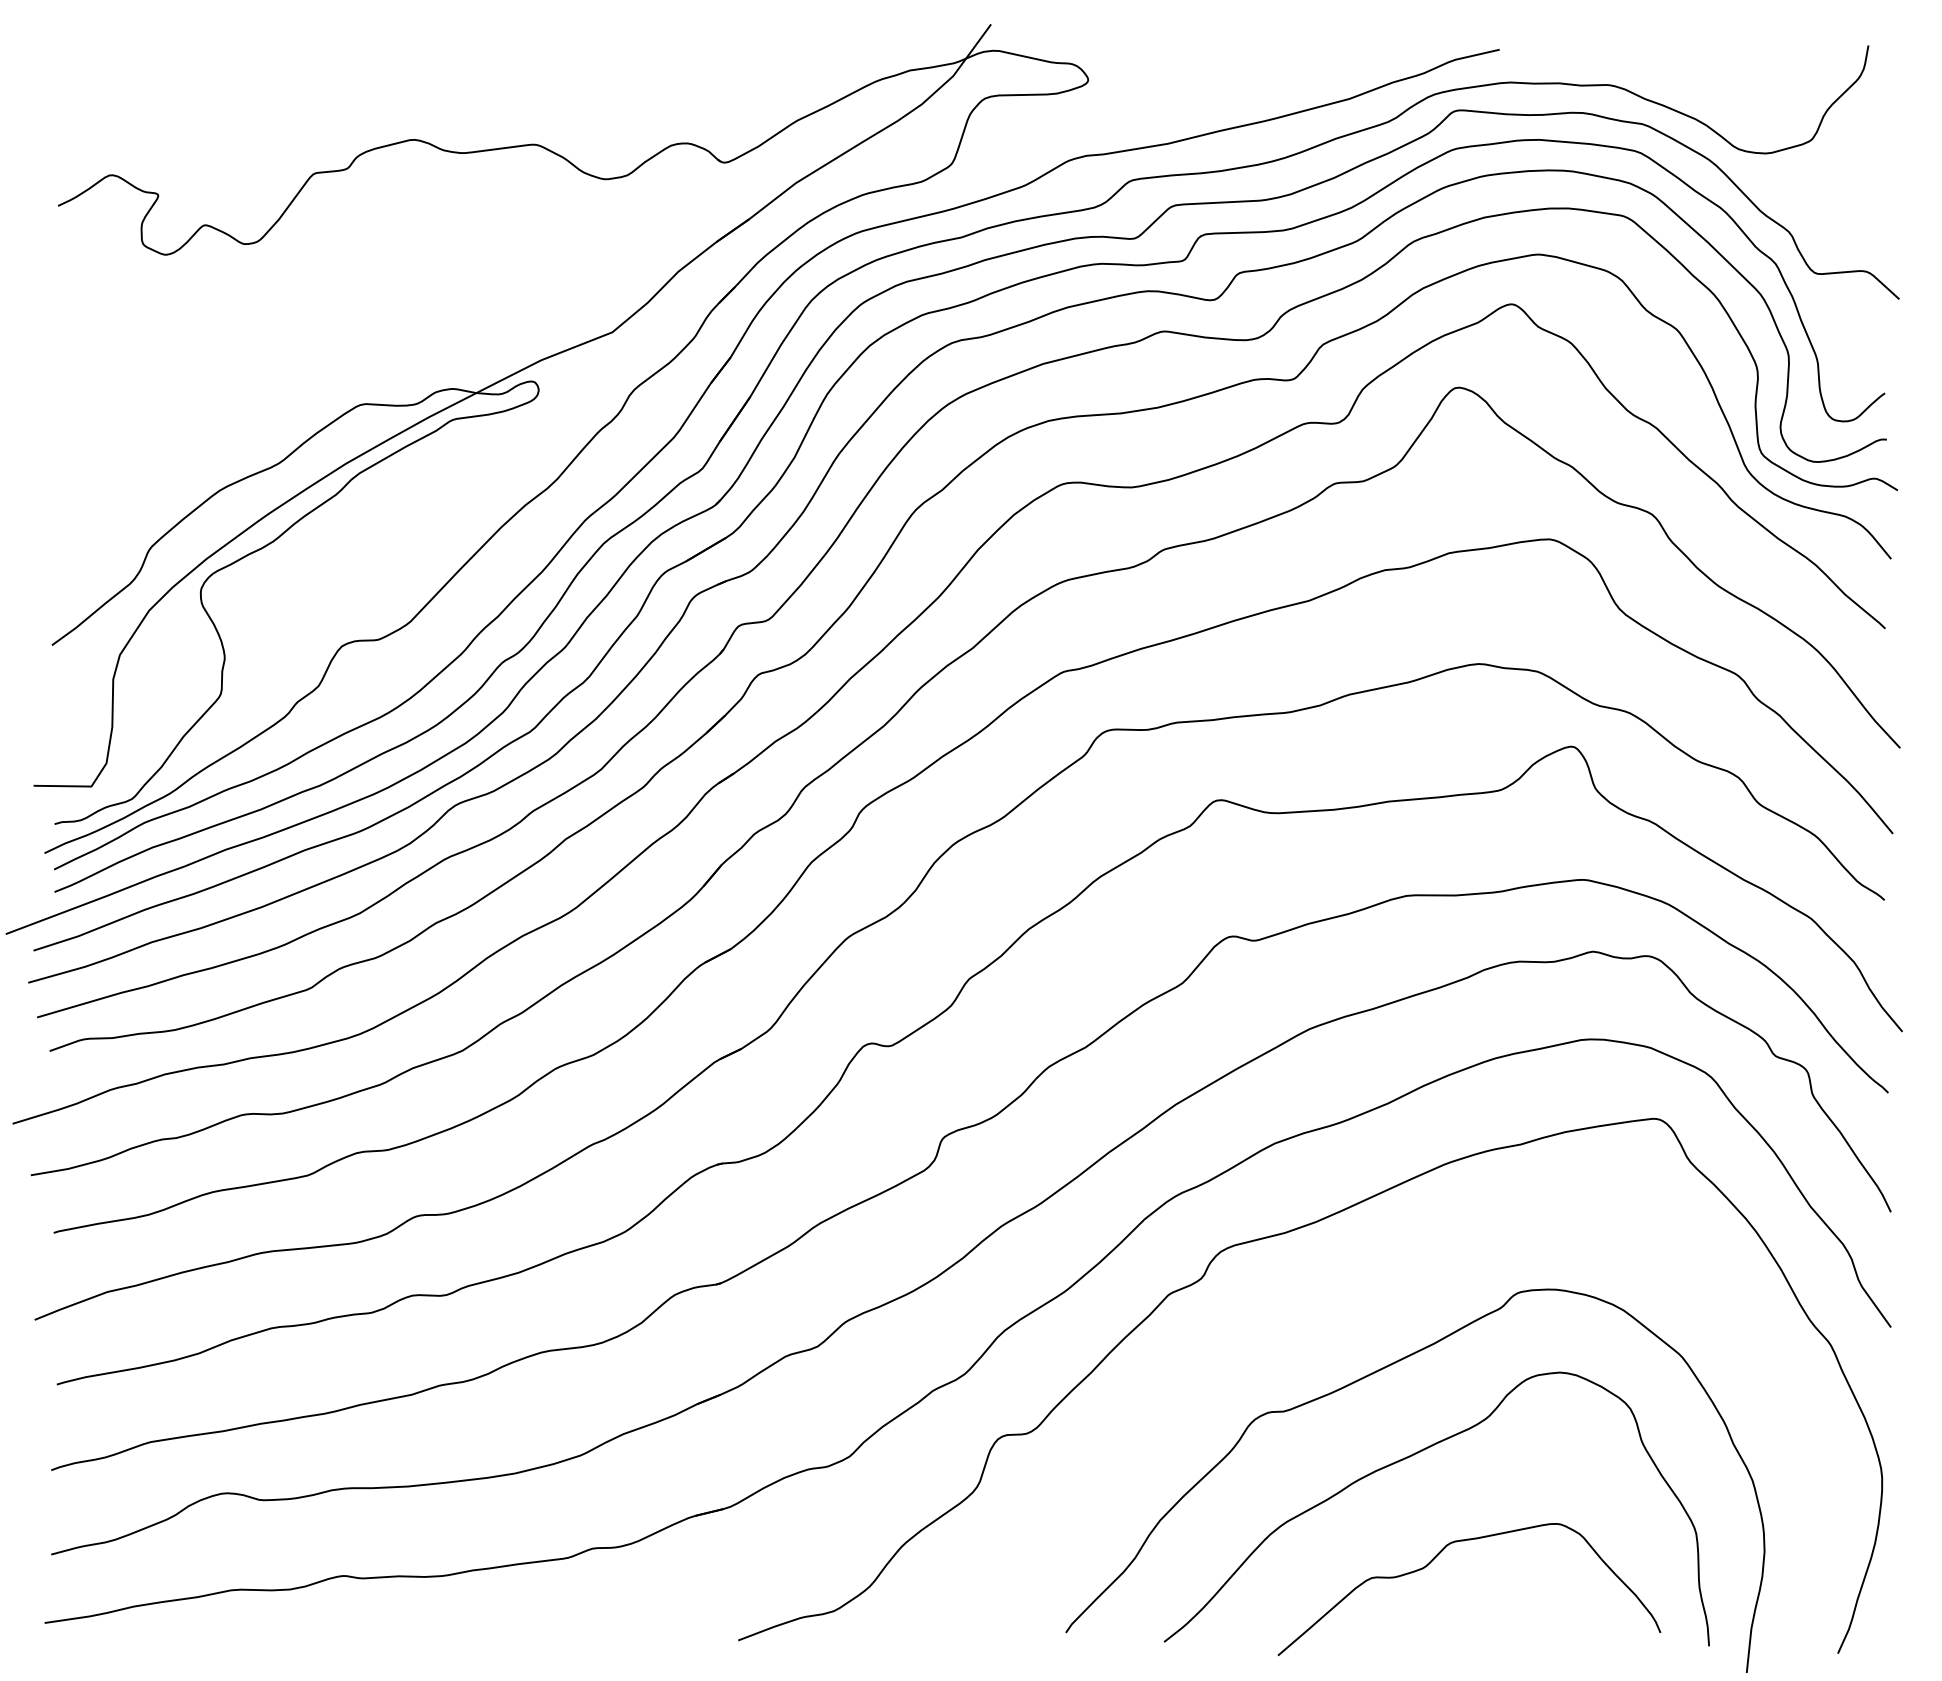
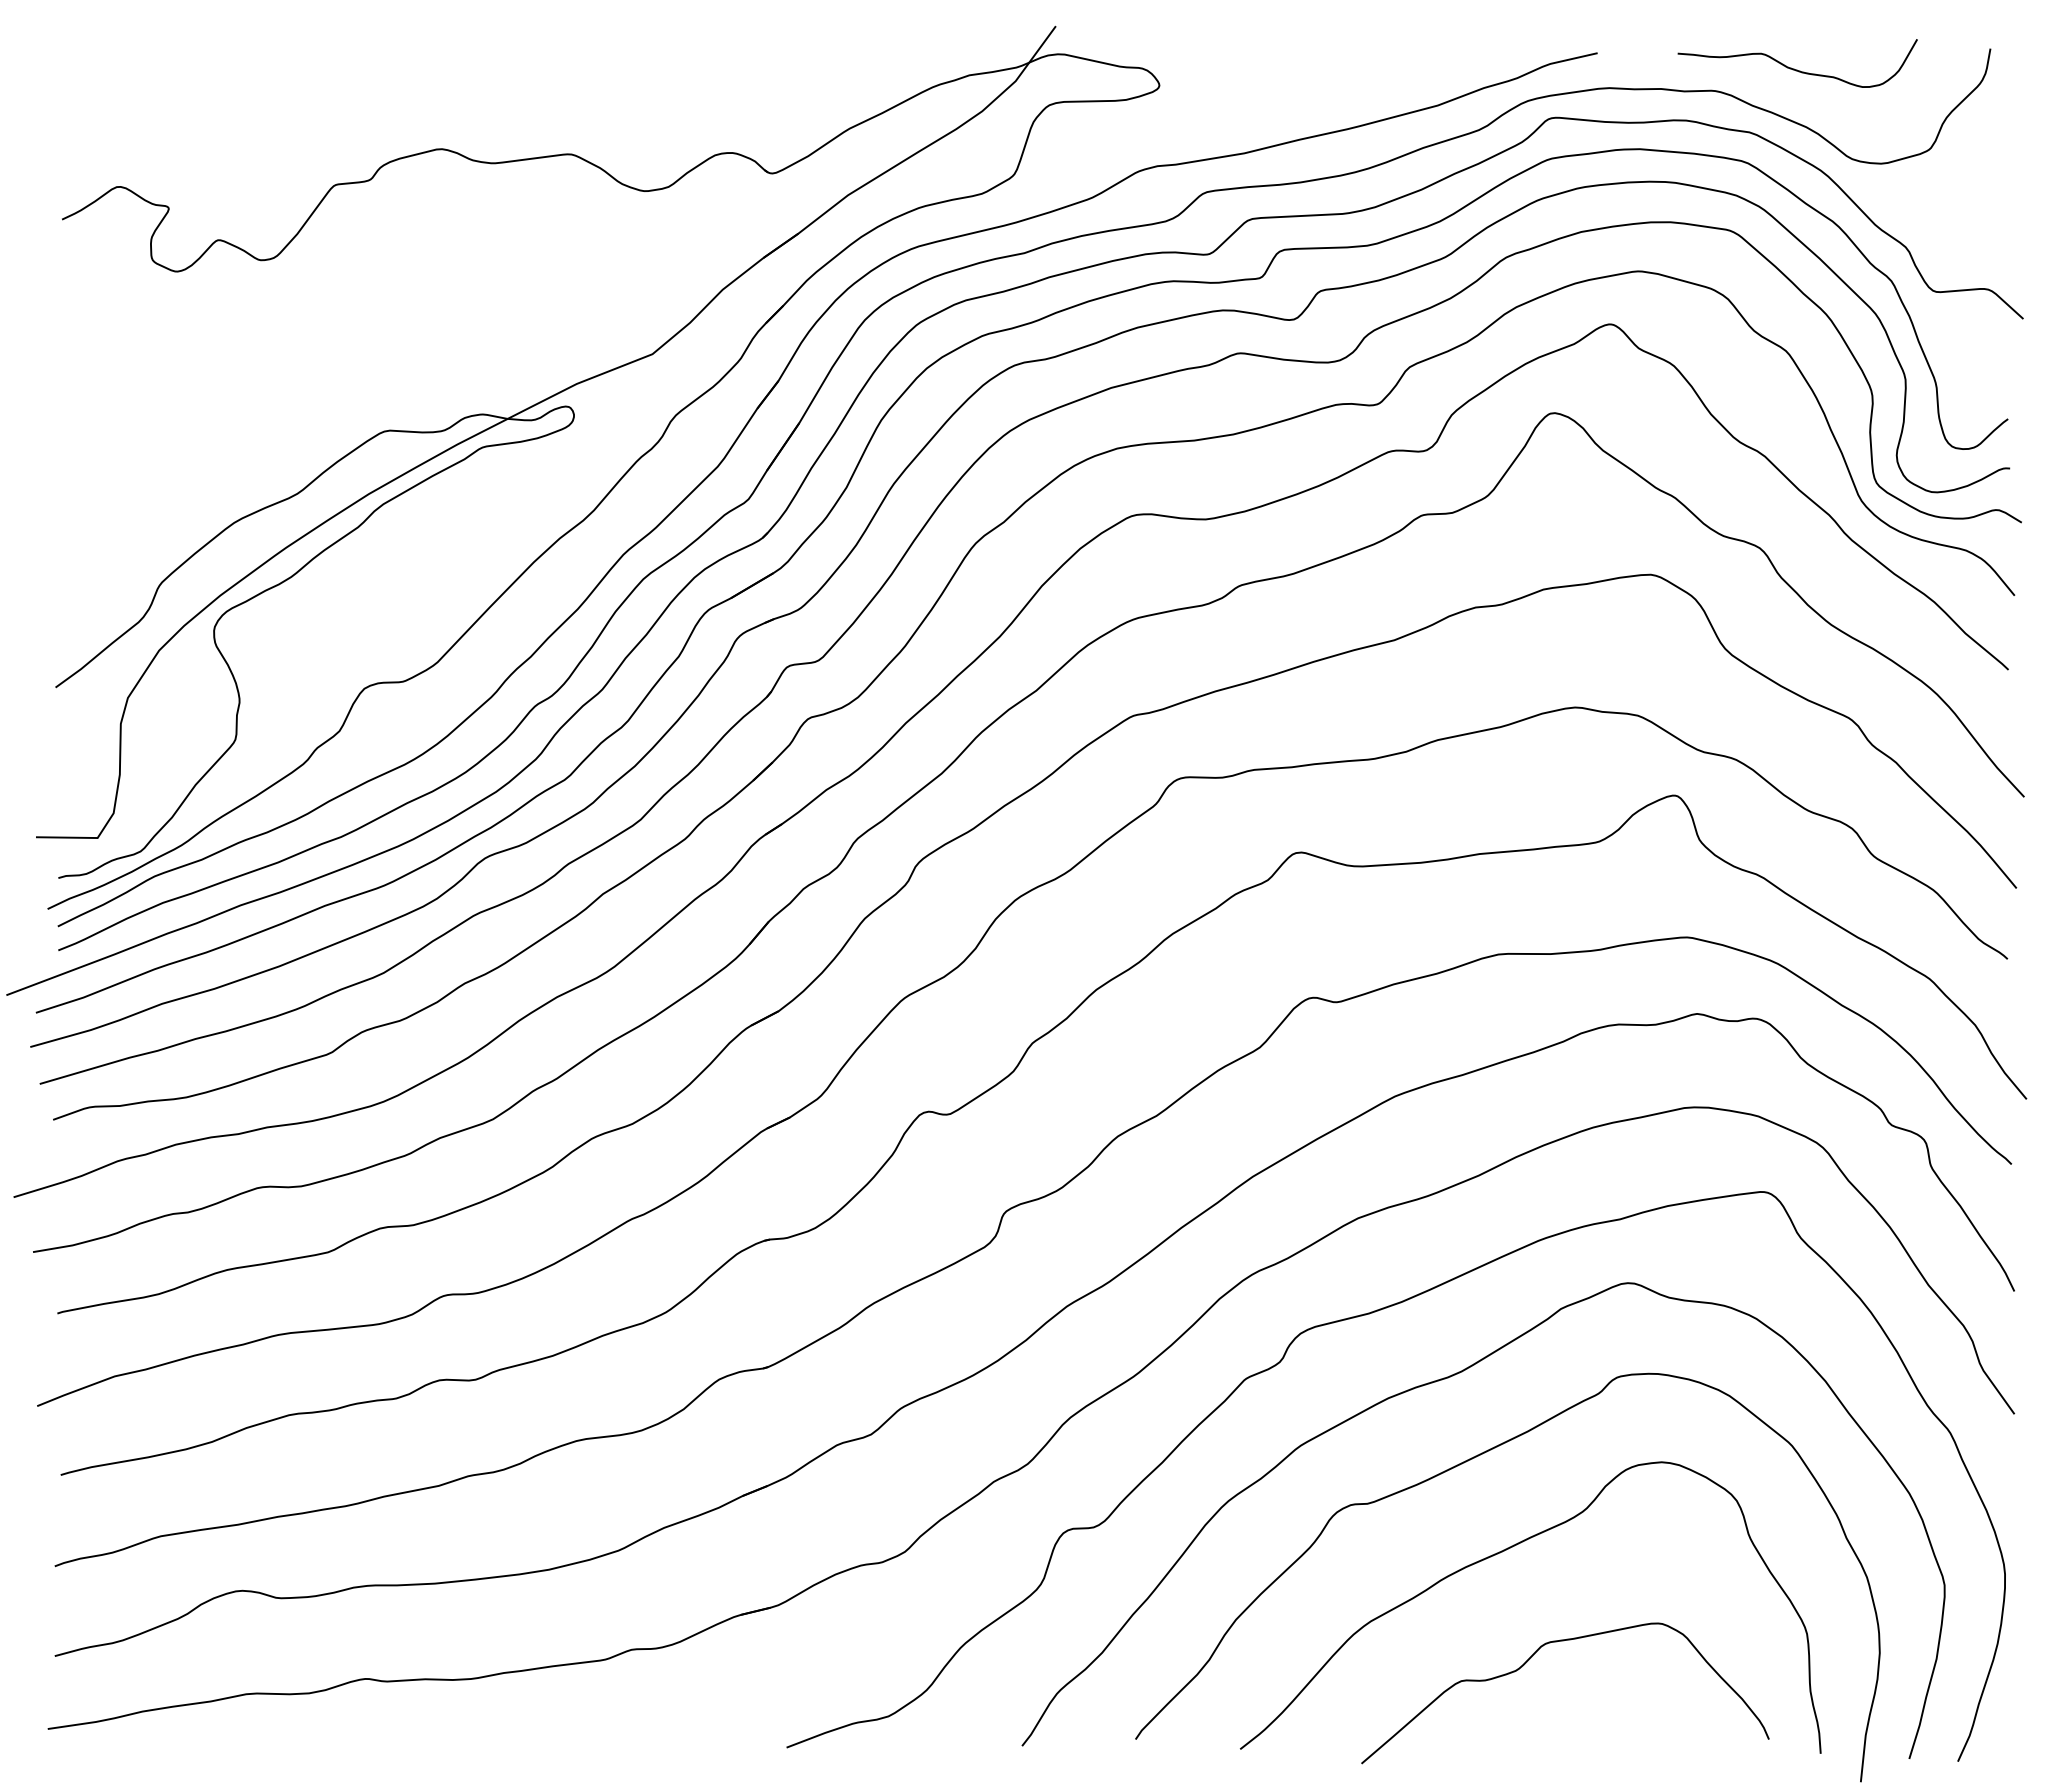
curve: (1684, 64) -> (1794, 68), added
curve: (1354, 1295) -> (1442, 1380), added

